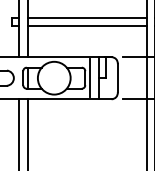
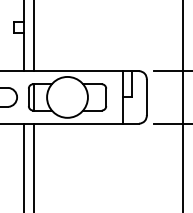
line: (87, 17) -> (108, 21), removed
line: (87, 26) -> (108, 32), removed
line: (89, 77) -> (111, 96), removed

